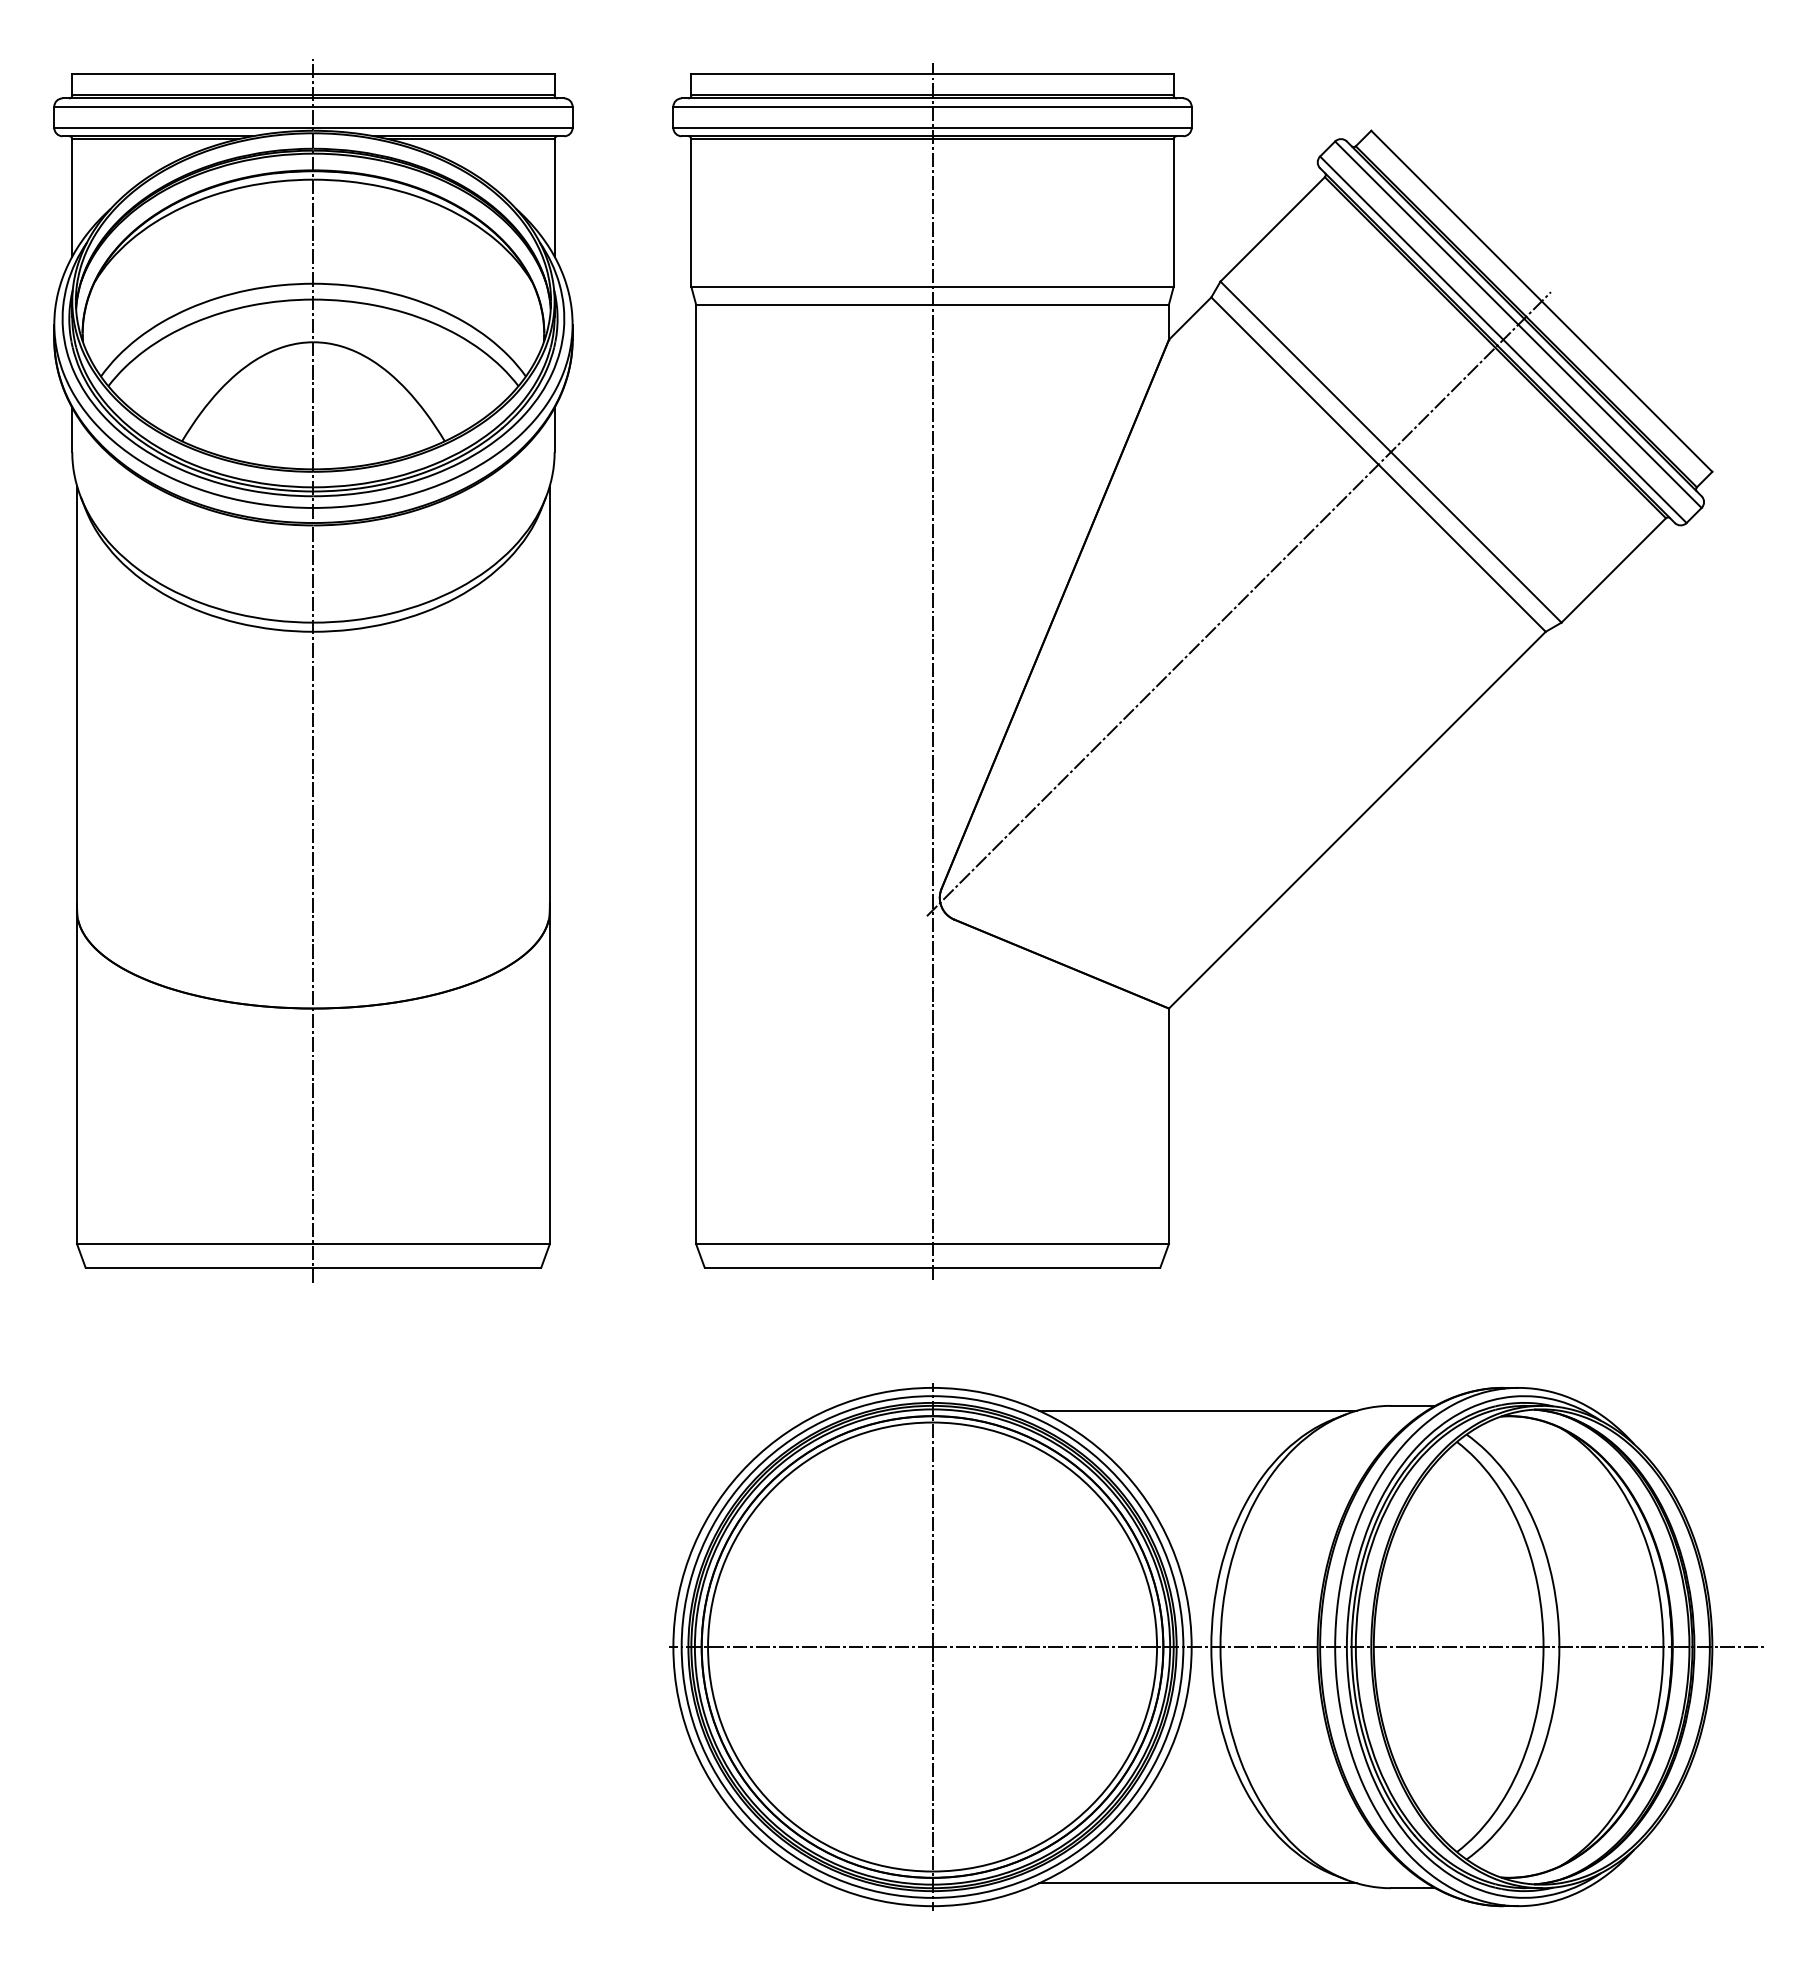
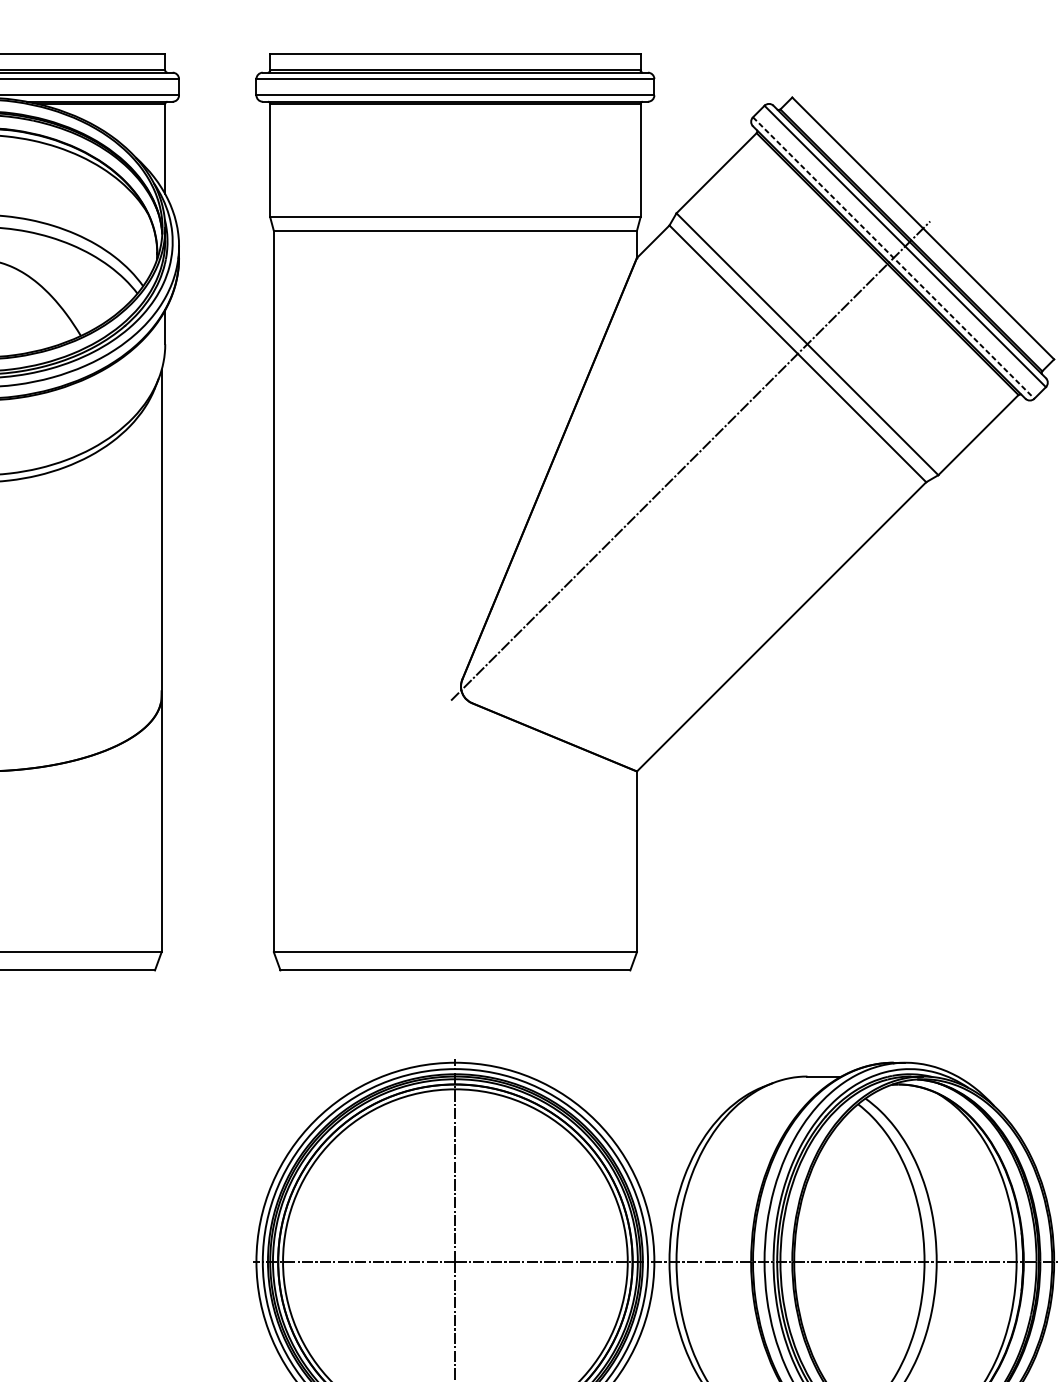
line: (1503, 340) -> (893, 258), solid -> dashed
line: (932, 671) -> (455, 512), removed
line: (1197, 1410) -> (658, 1080), removed

